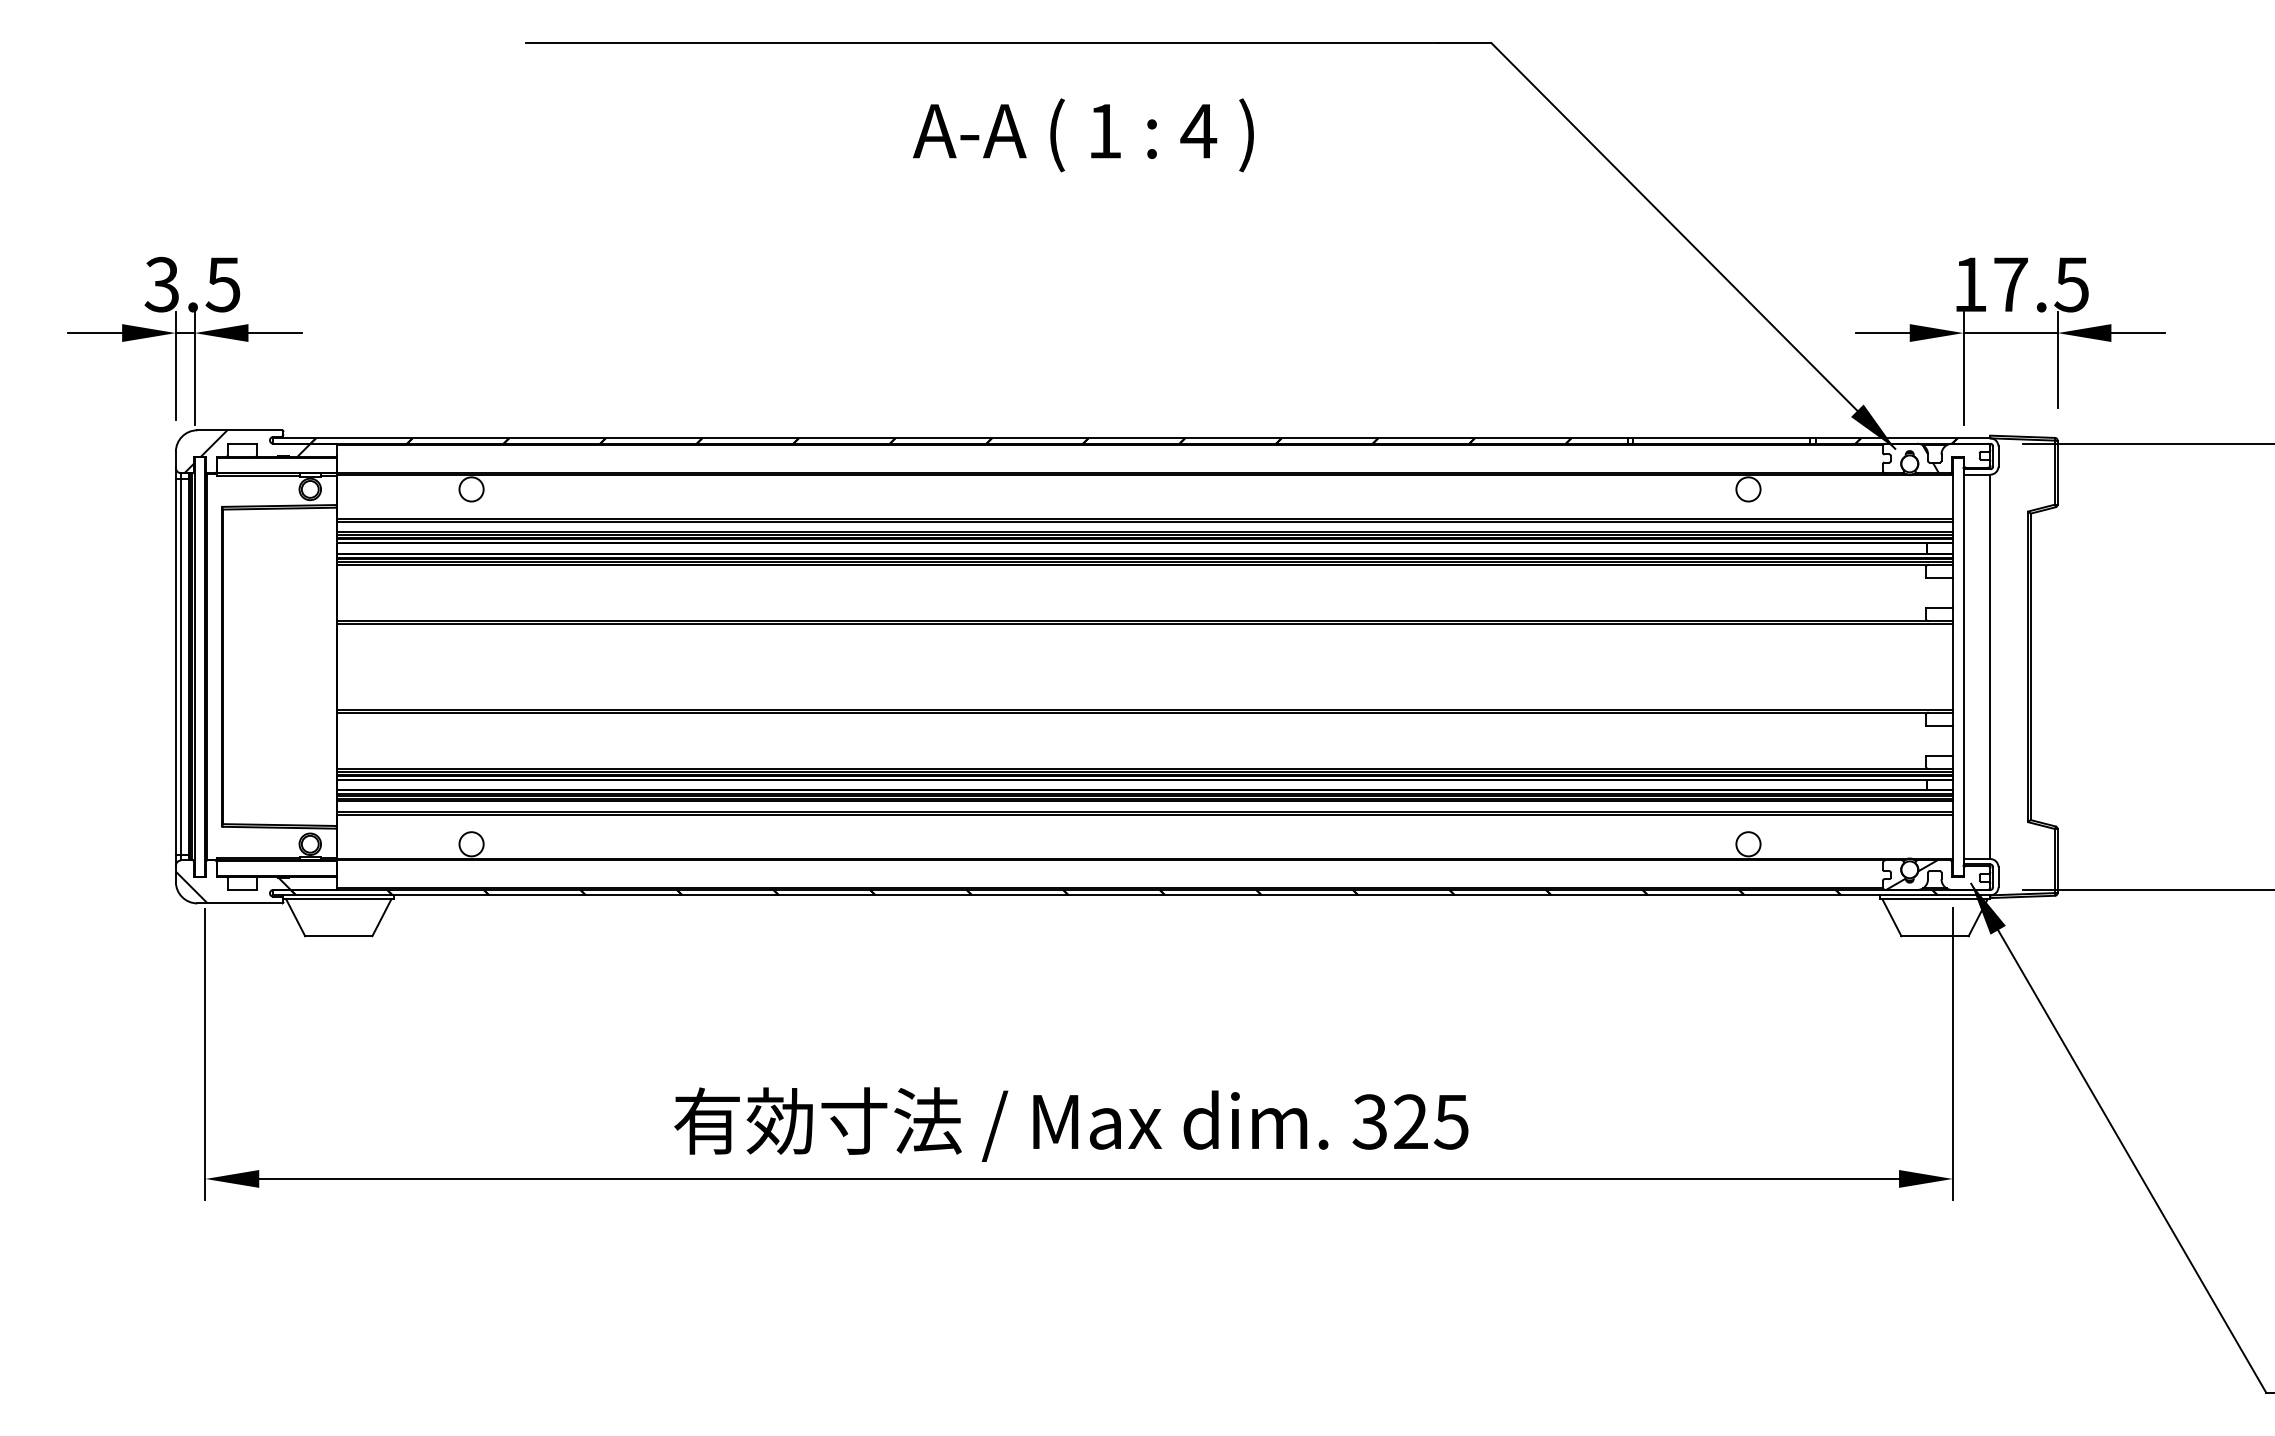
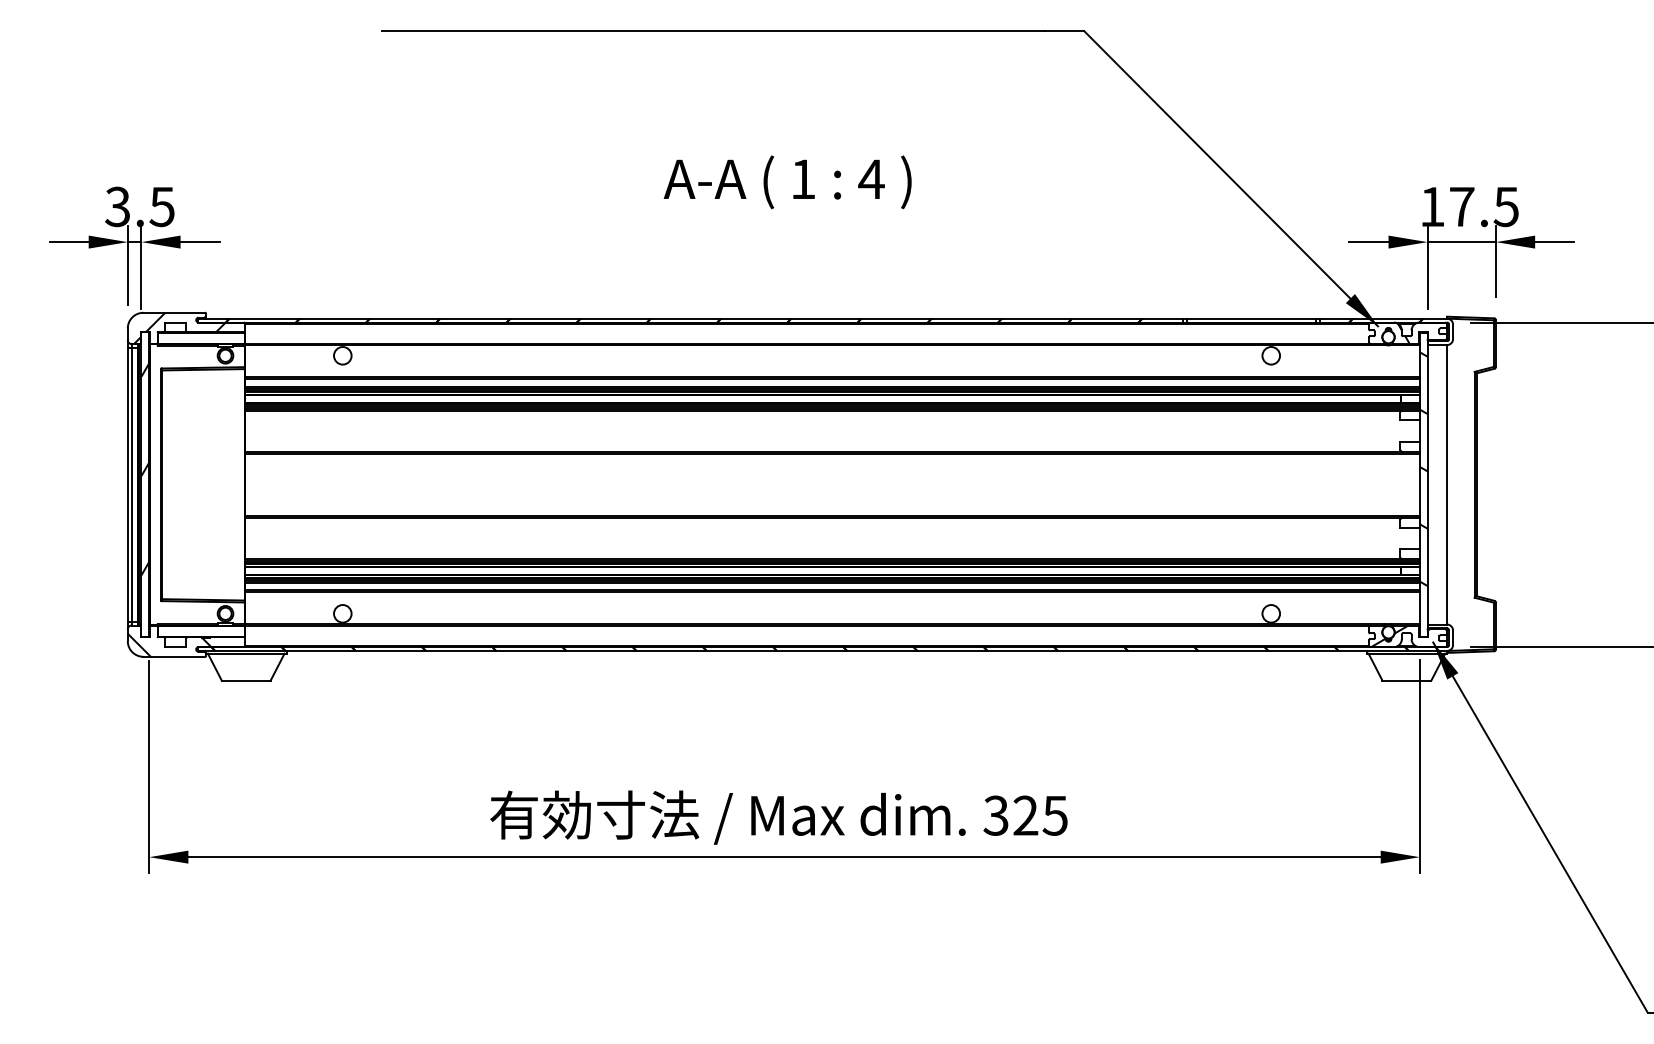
text: (1083, 135) -> (787, 182), moved
hatch: (200, 645) -> (145, 469), added
hatch: (1957, 645) -> (1423, 469), added

